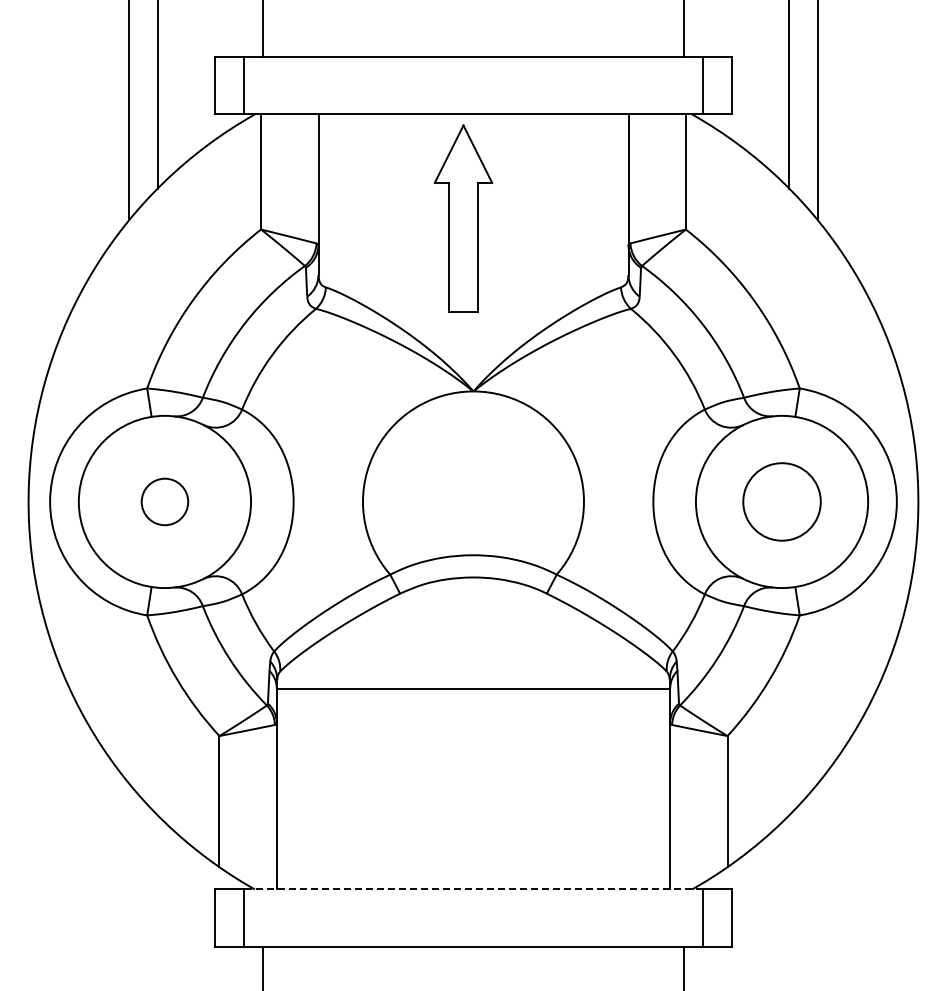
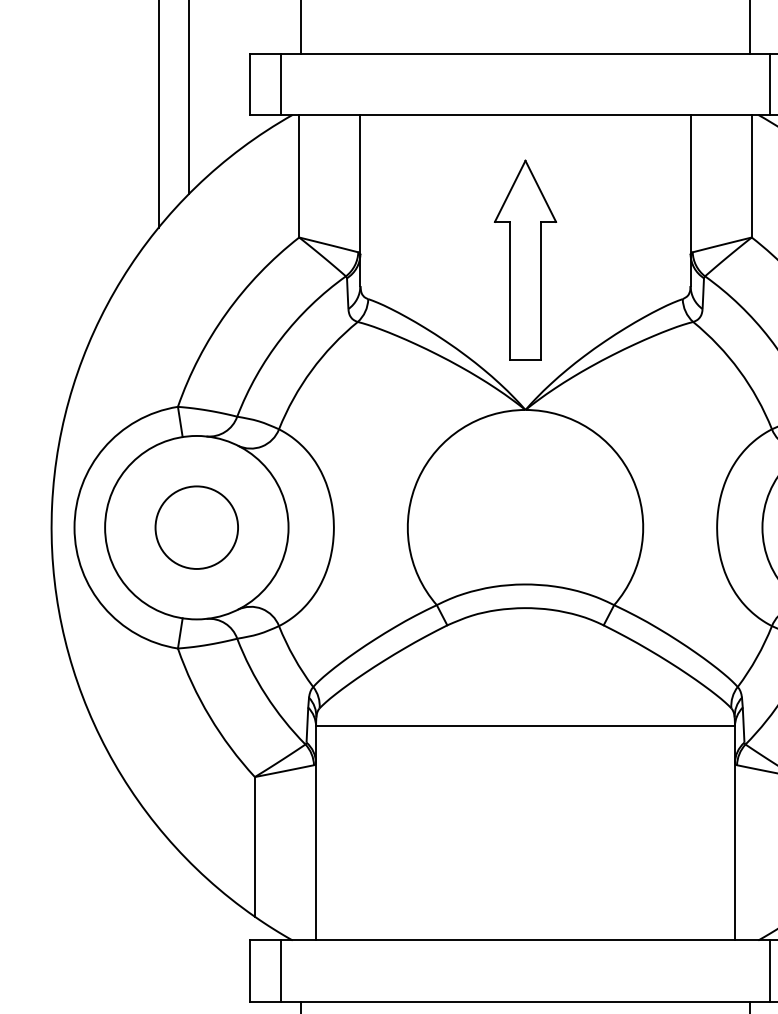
part: (463, 218) -> (525, 259), moved
circle: (164, 501) -> (196, 527), size x1.67
line: (473, 889) -> (525, 940), dashed -> solid

